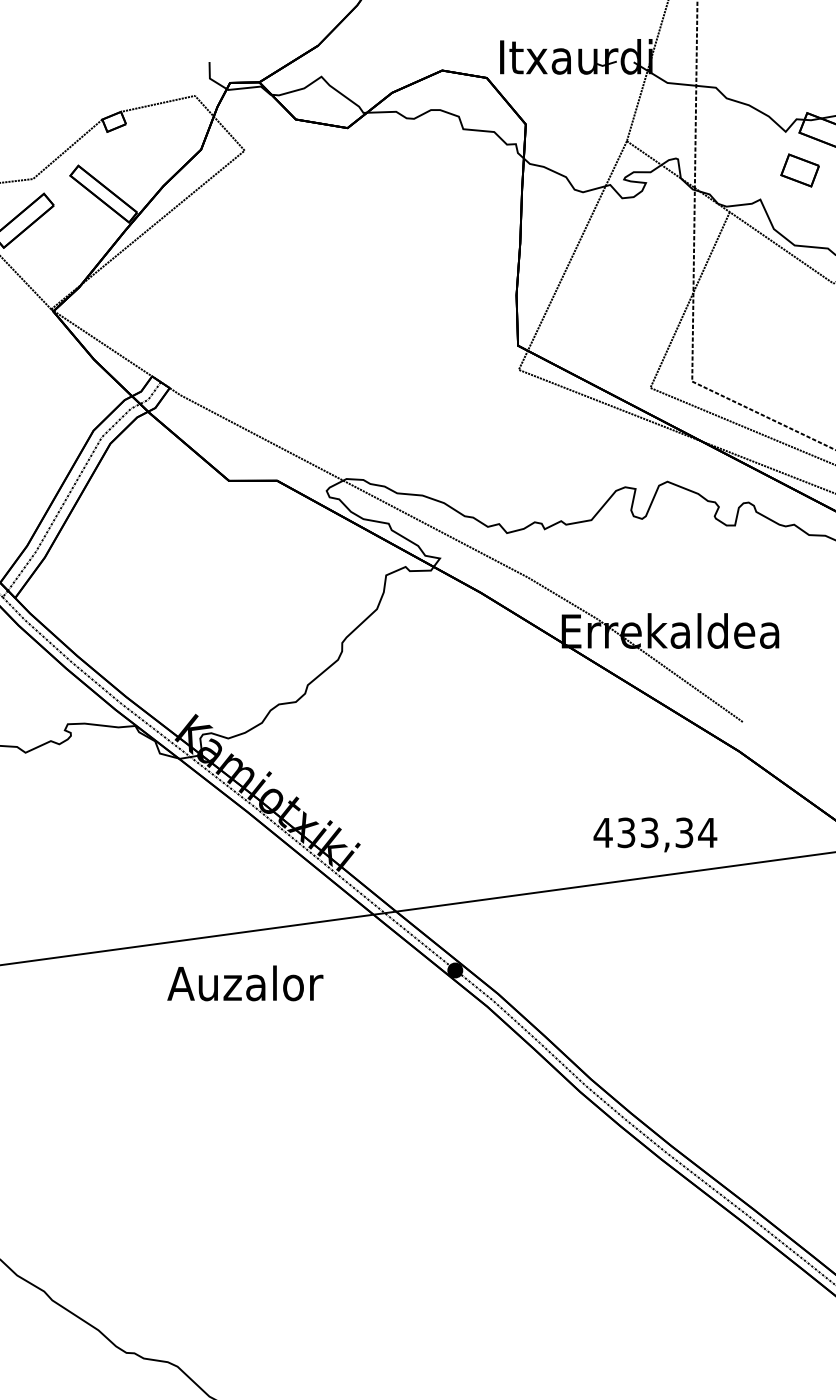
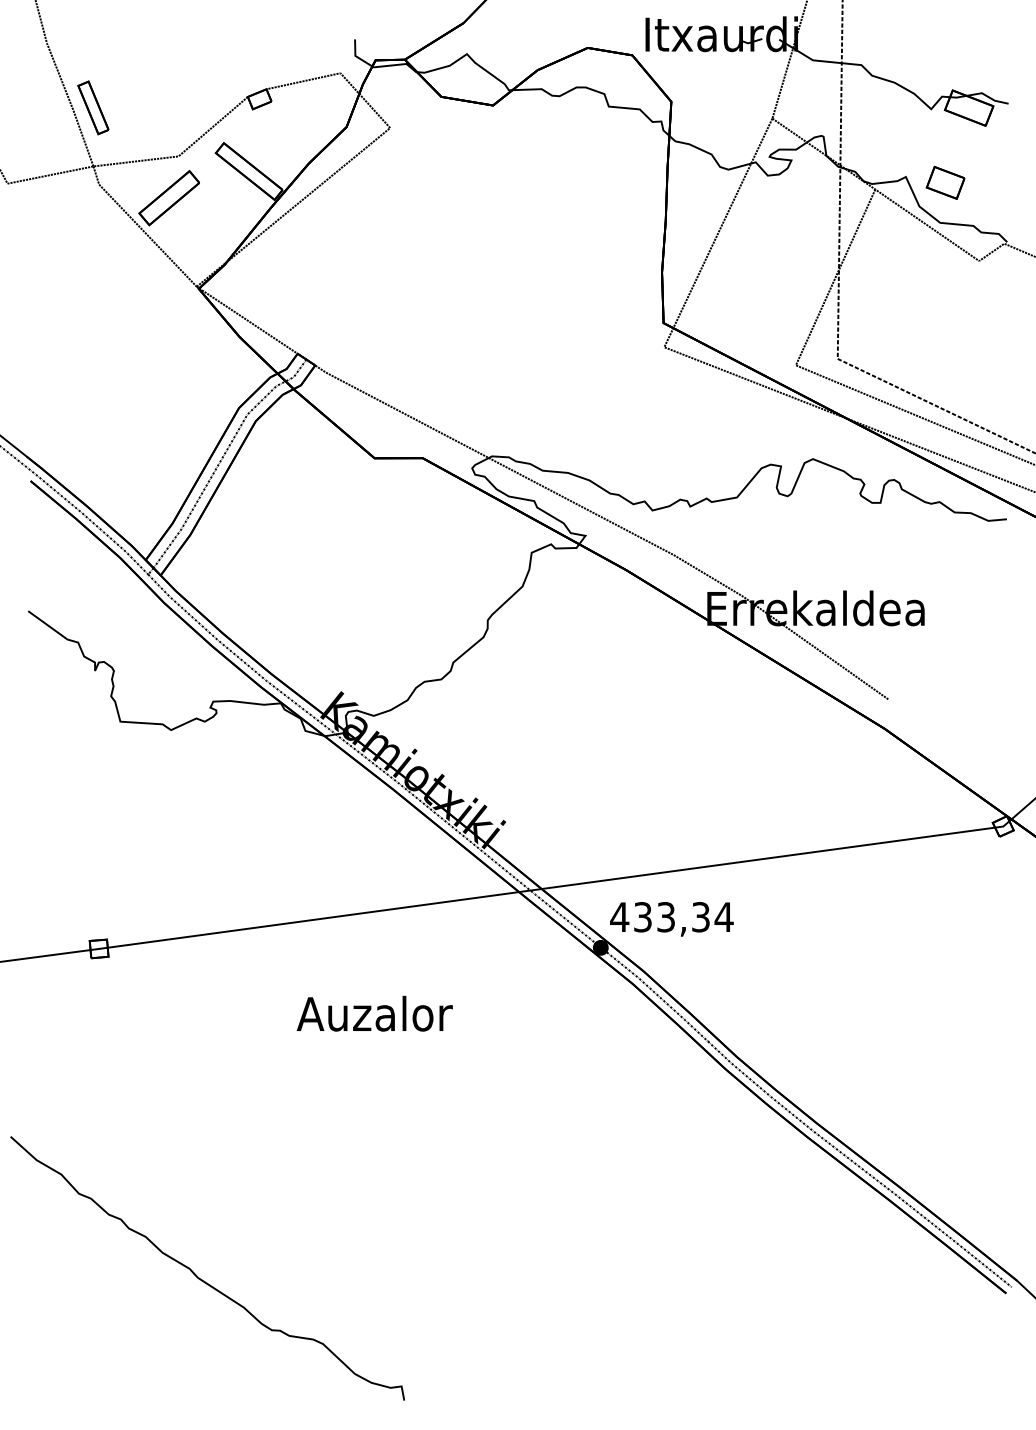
part: (799, 170) -> (945, 182), moved
text: (654, 835) -> (671, 919), moved
text: (244, 983) -> (374, 1013), moved

